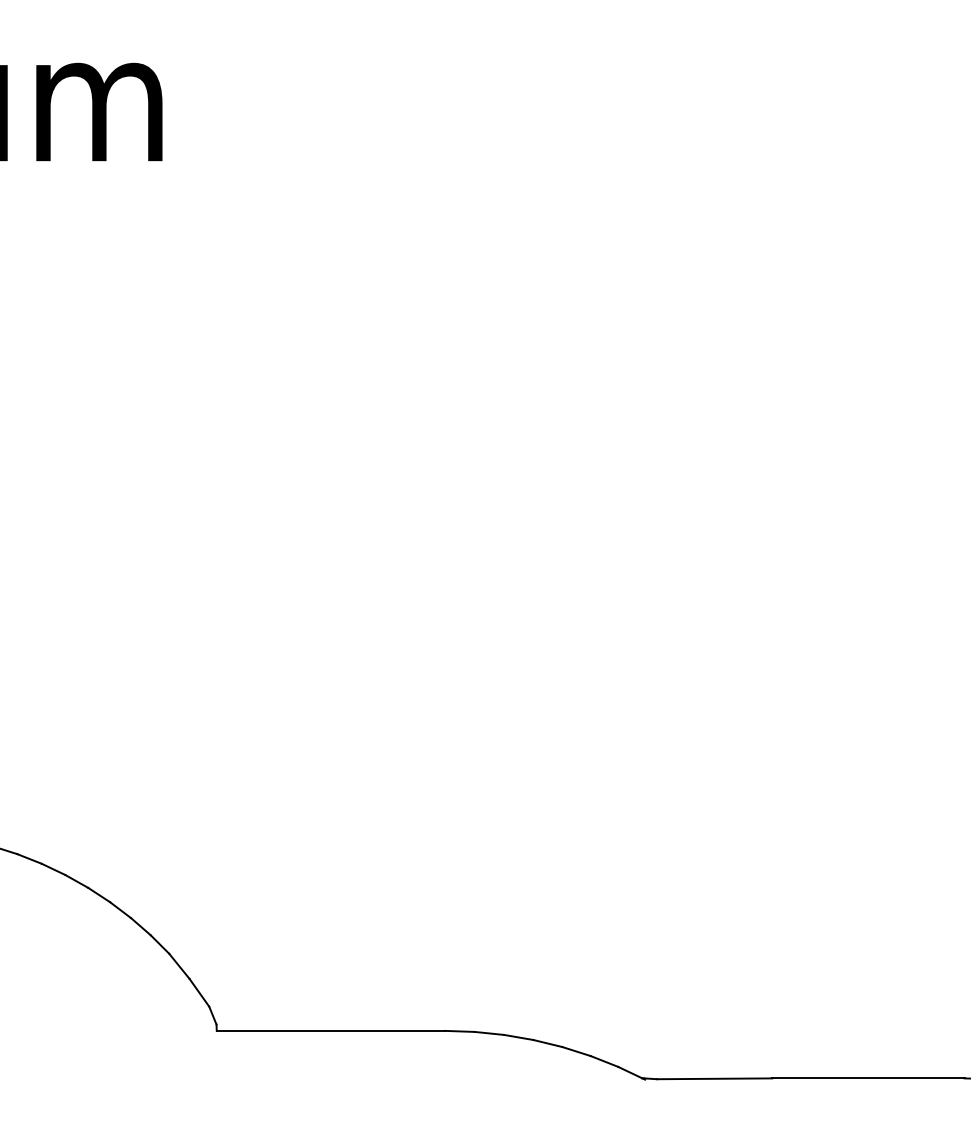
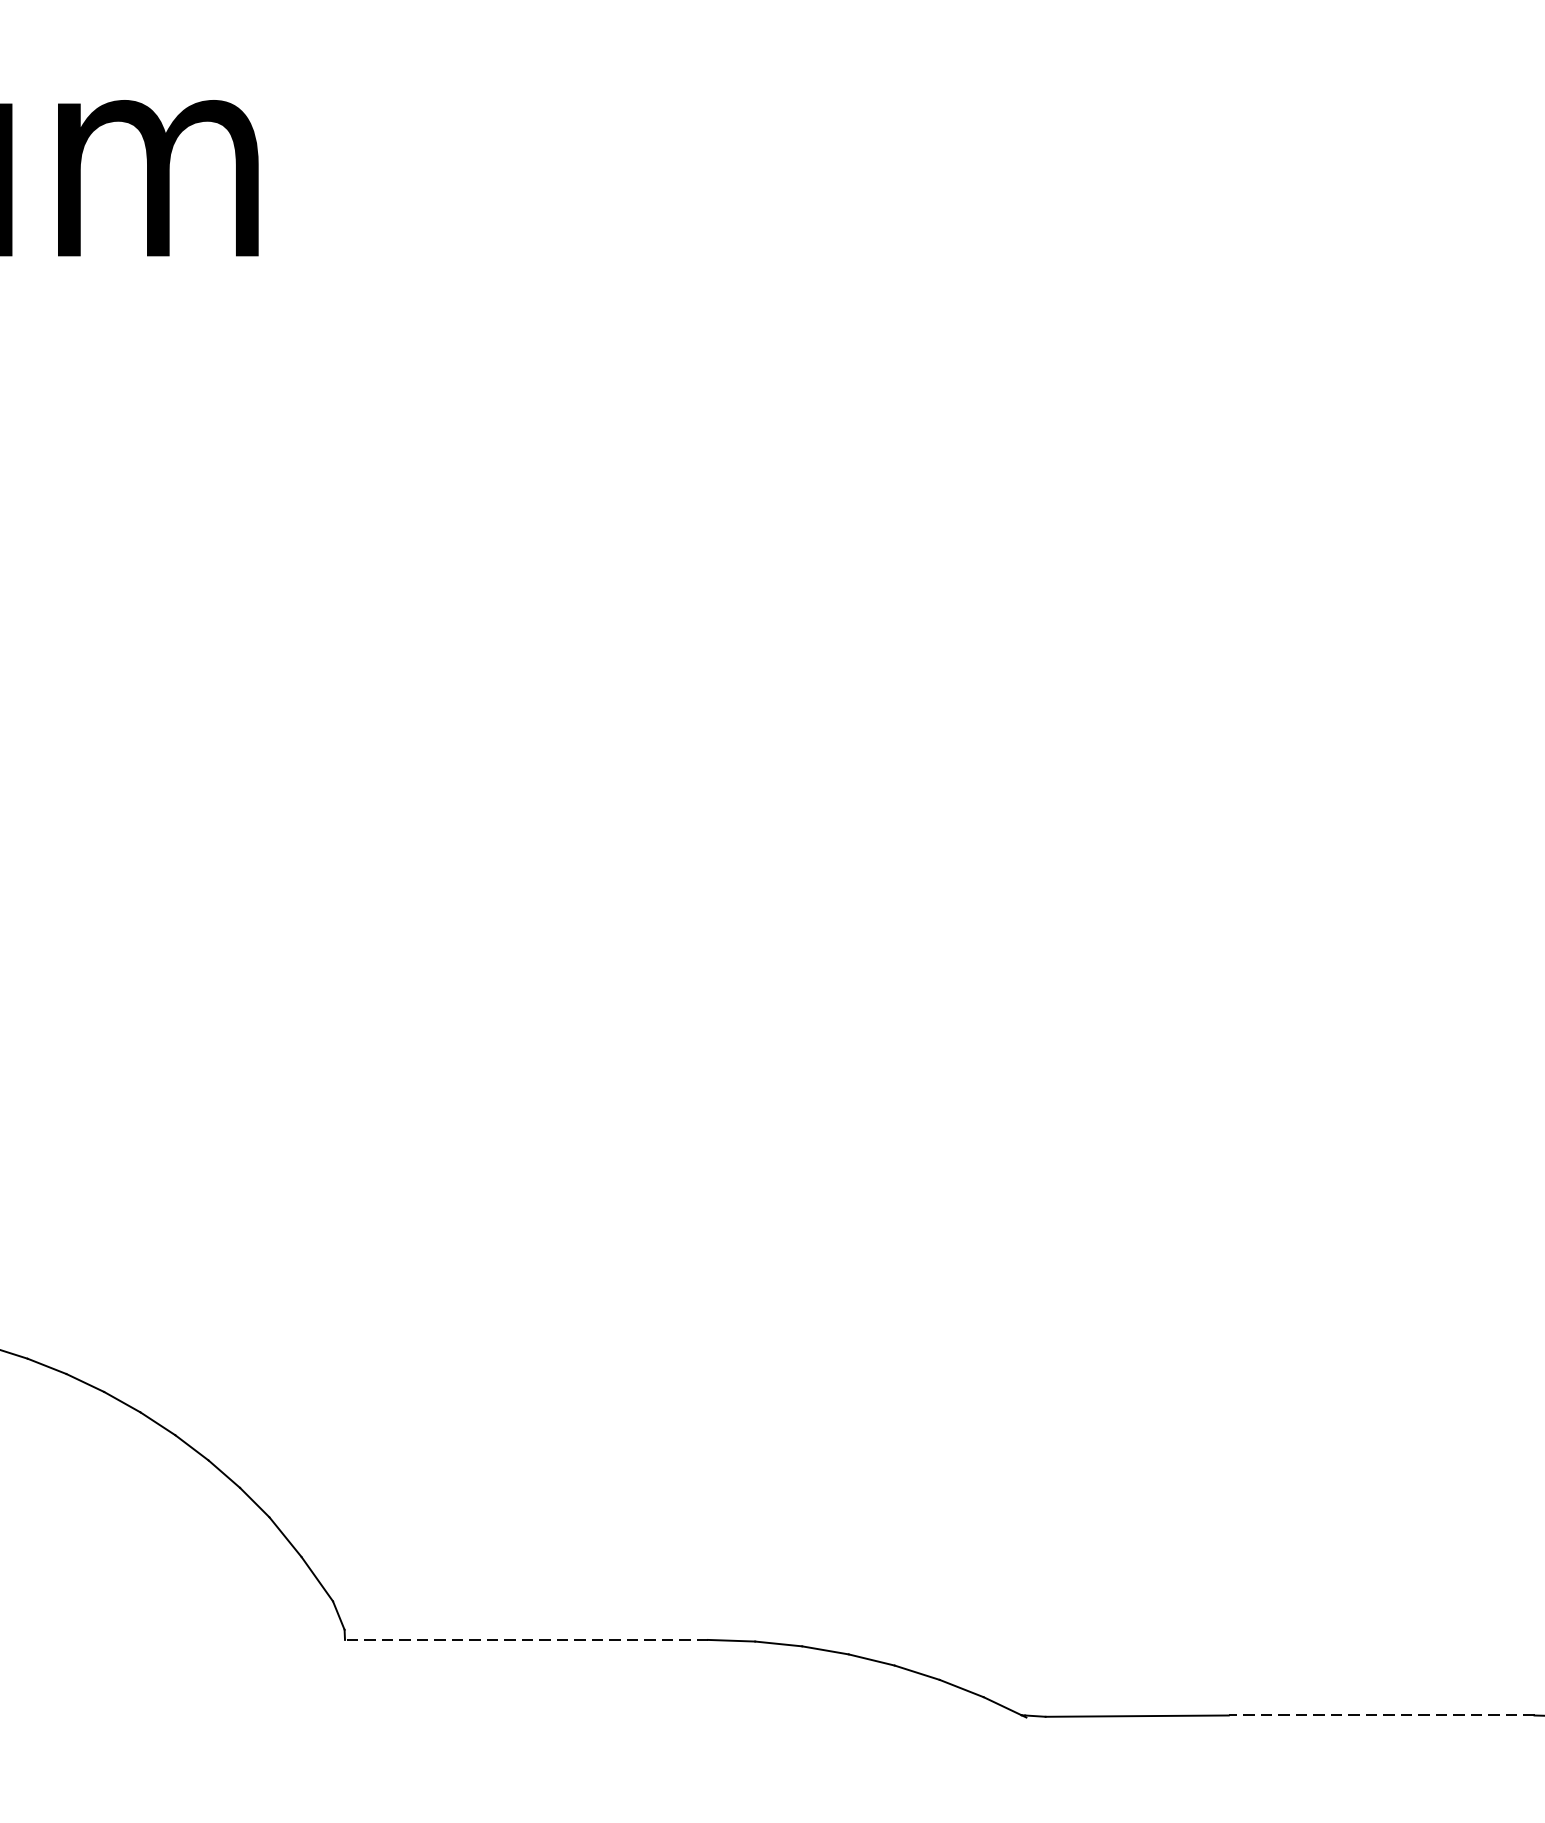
line: (330, 1030) -> (525, 1639), solid -> dashed
line: (867, 1078) -> (1380, 1715), solid -> dashed

